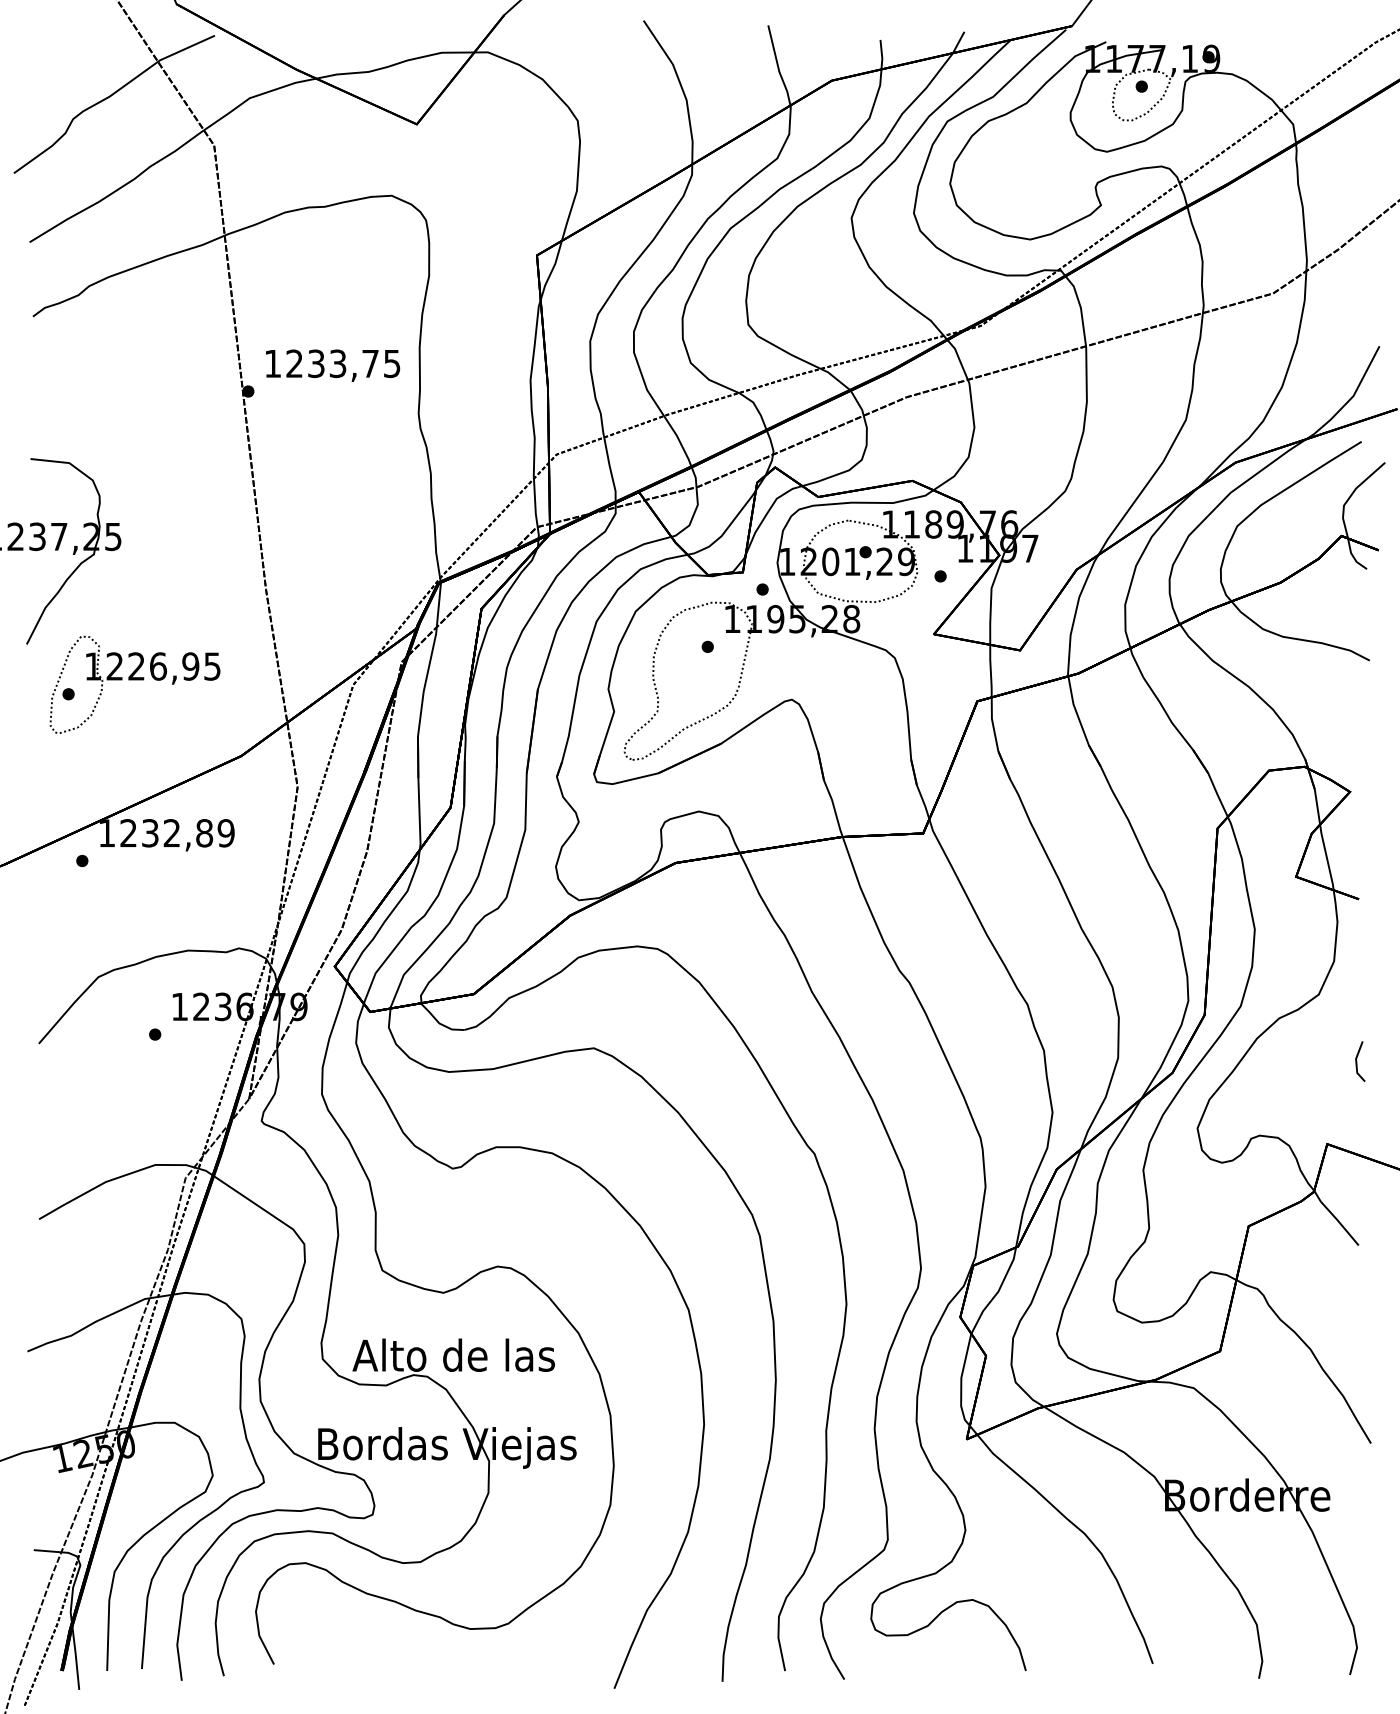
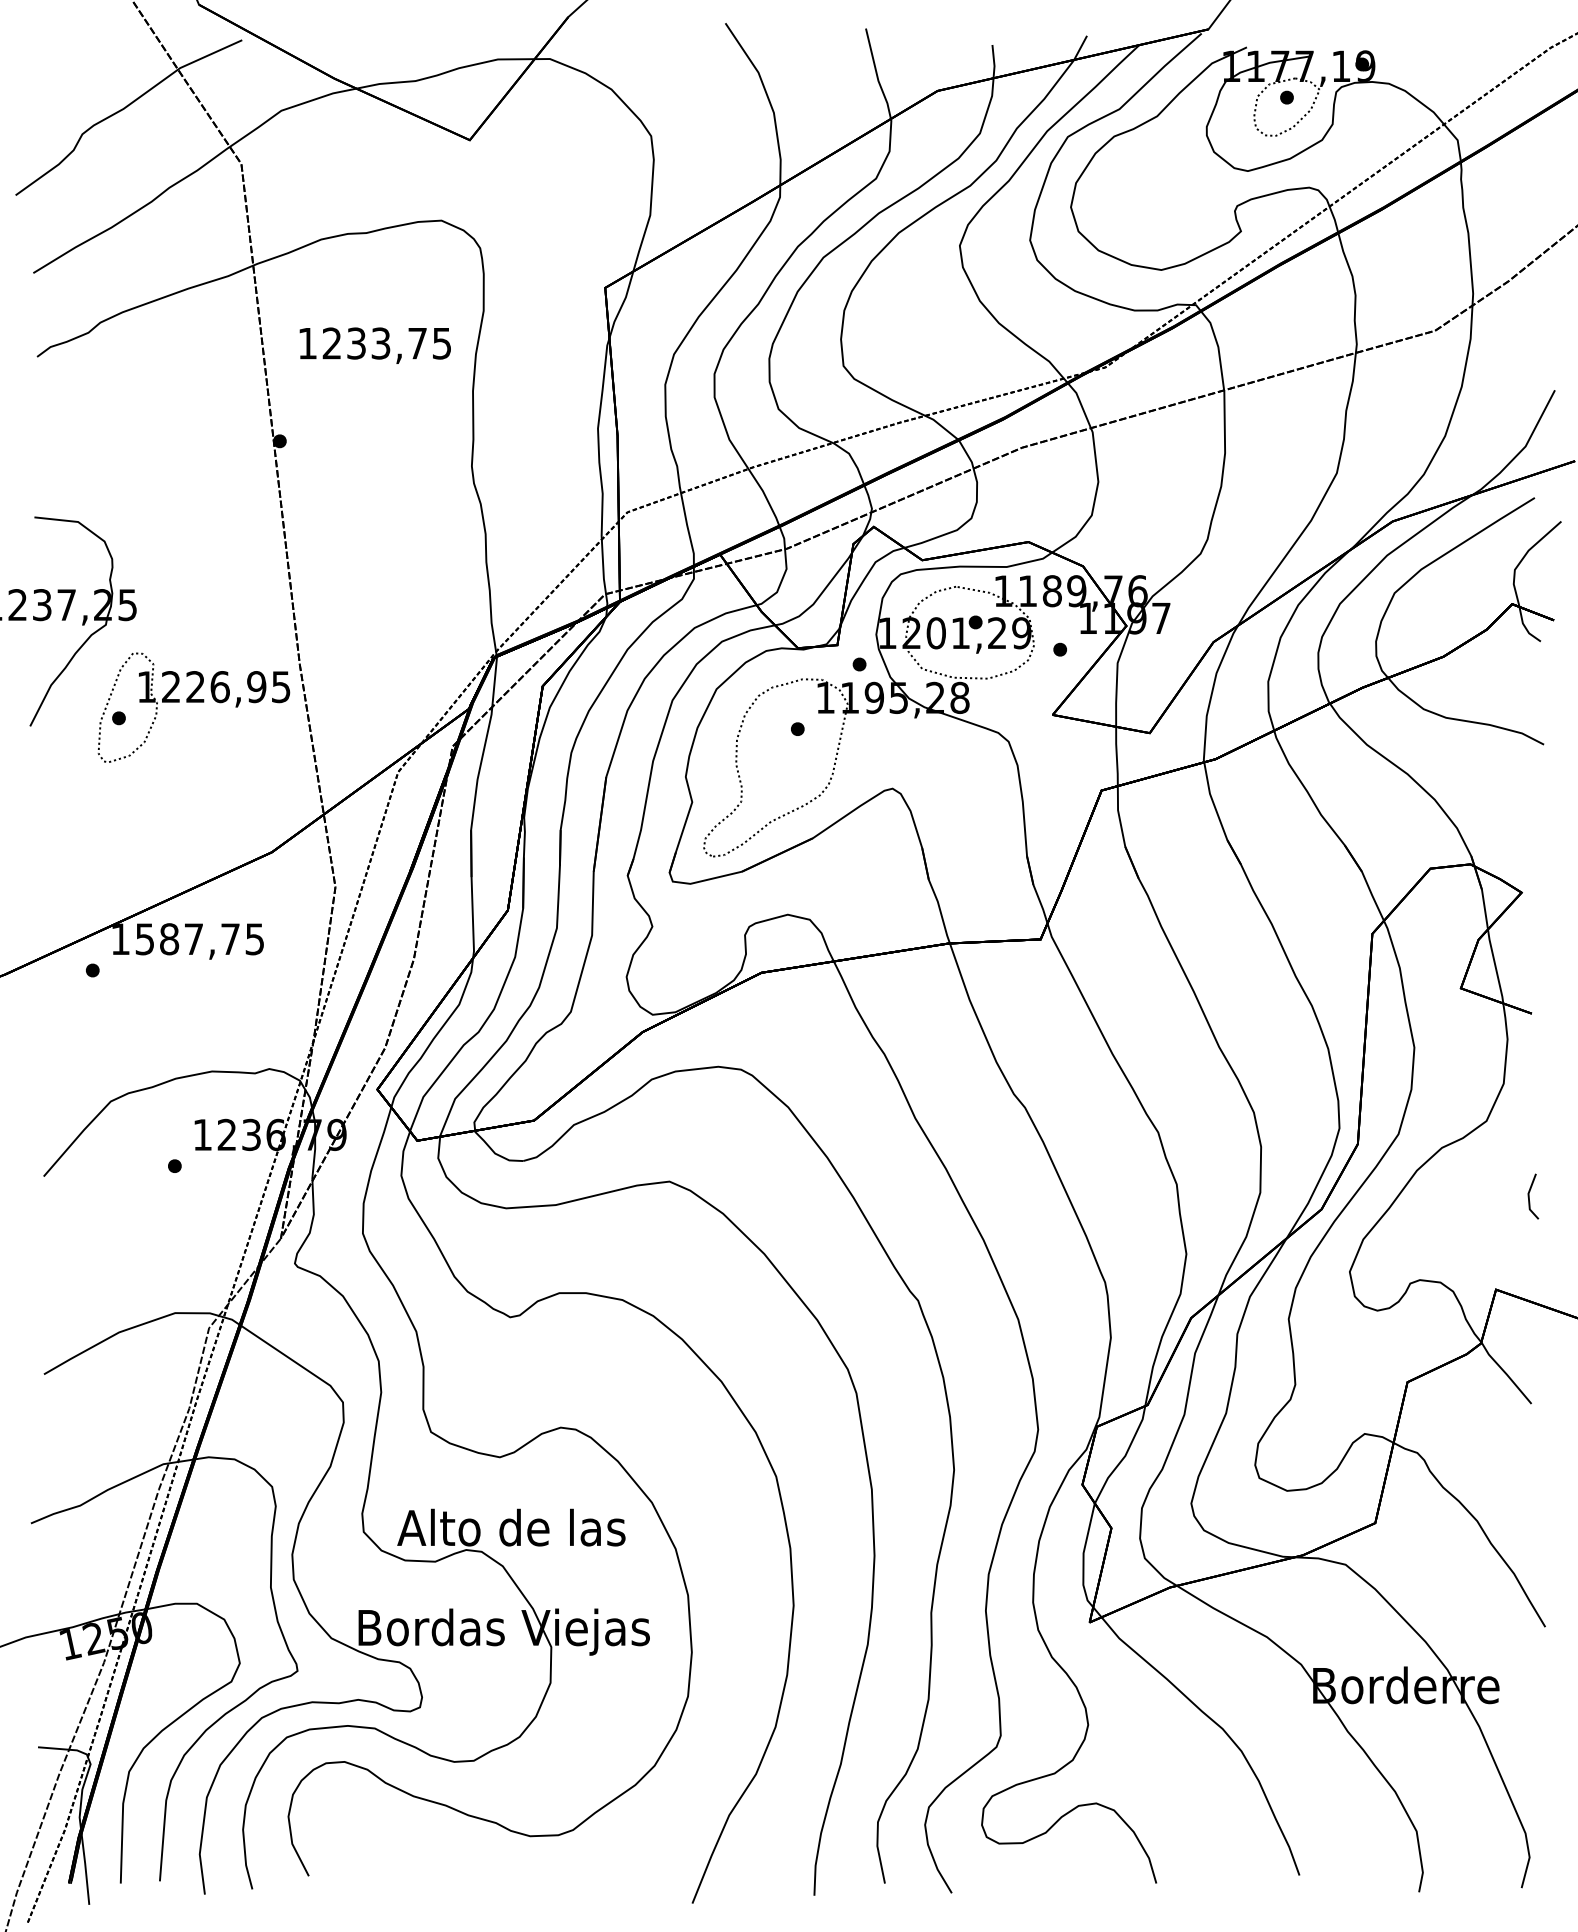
text: (333, 365) -> (375, 345), moved
part: (134, 684) -> (193, 707), moved
text: (177, 833) -> (200, 939), 1232,89 -> 1587,75

